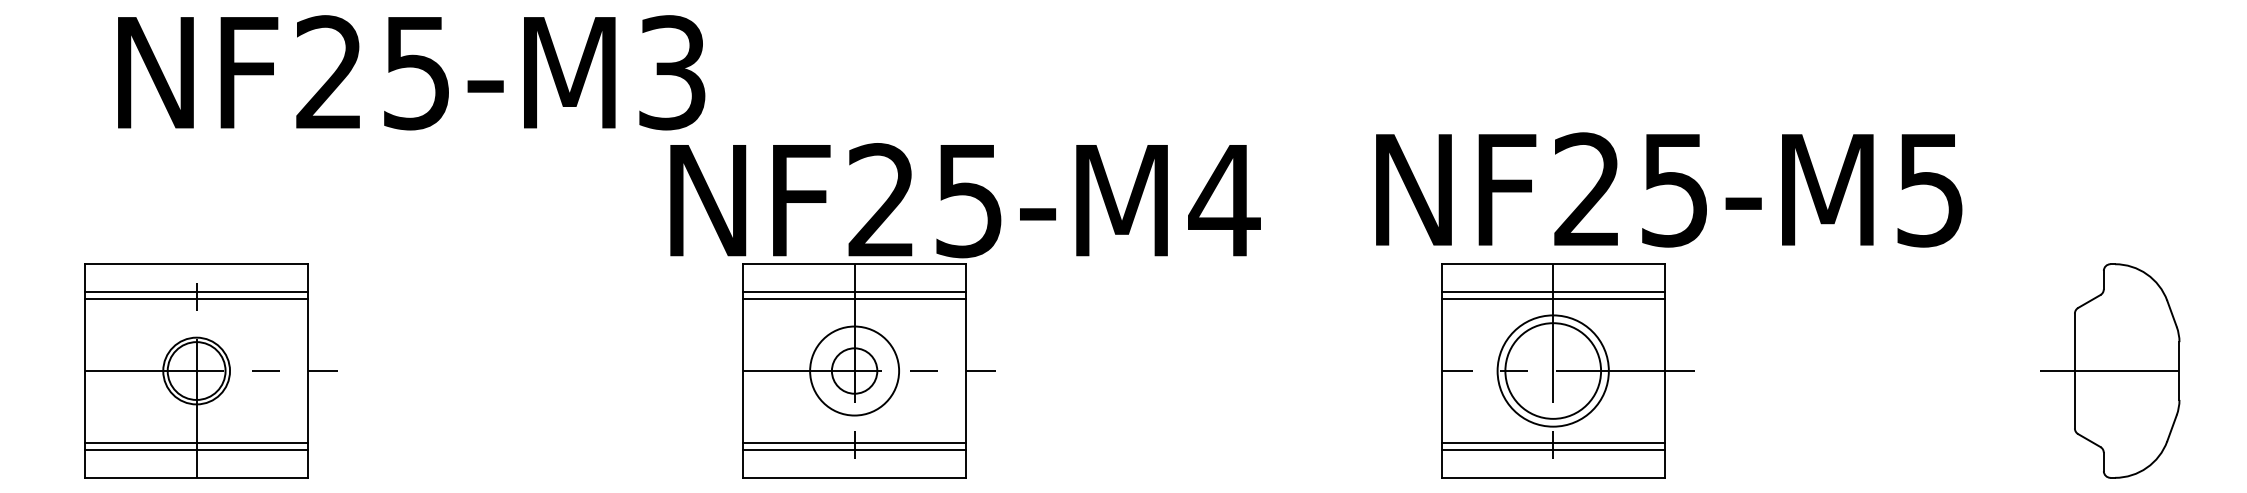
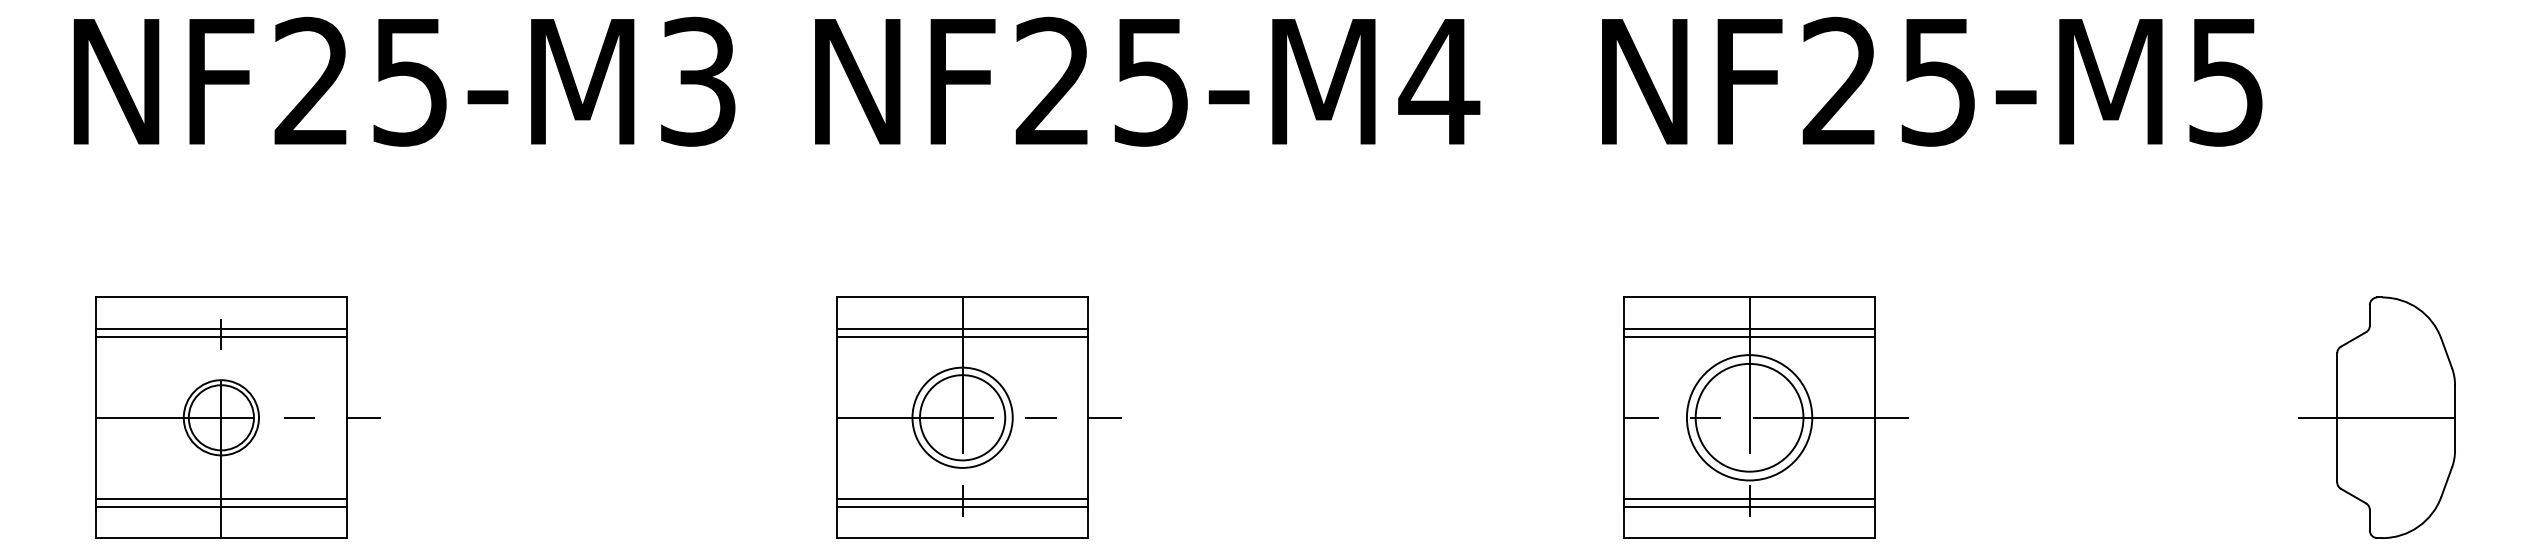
text: (411, 72) -> (404, 81), moved
text: (1669, 189) -> (1932, 81), moved
text: (965, 200) -> (1147, 81), moved
circle: (854, 370) -> (962, 417), size x1.67

